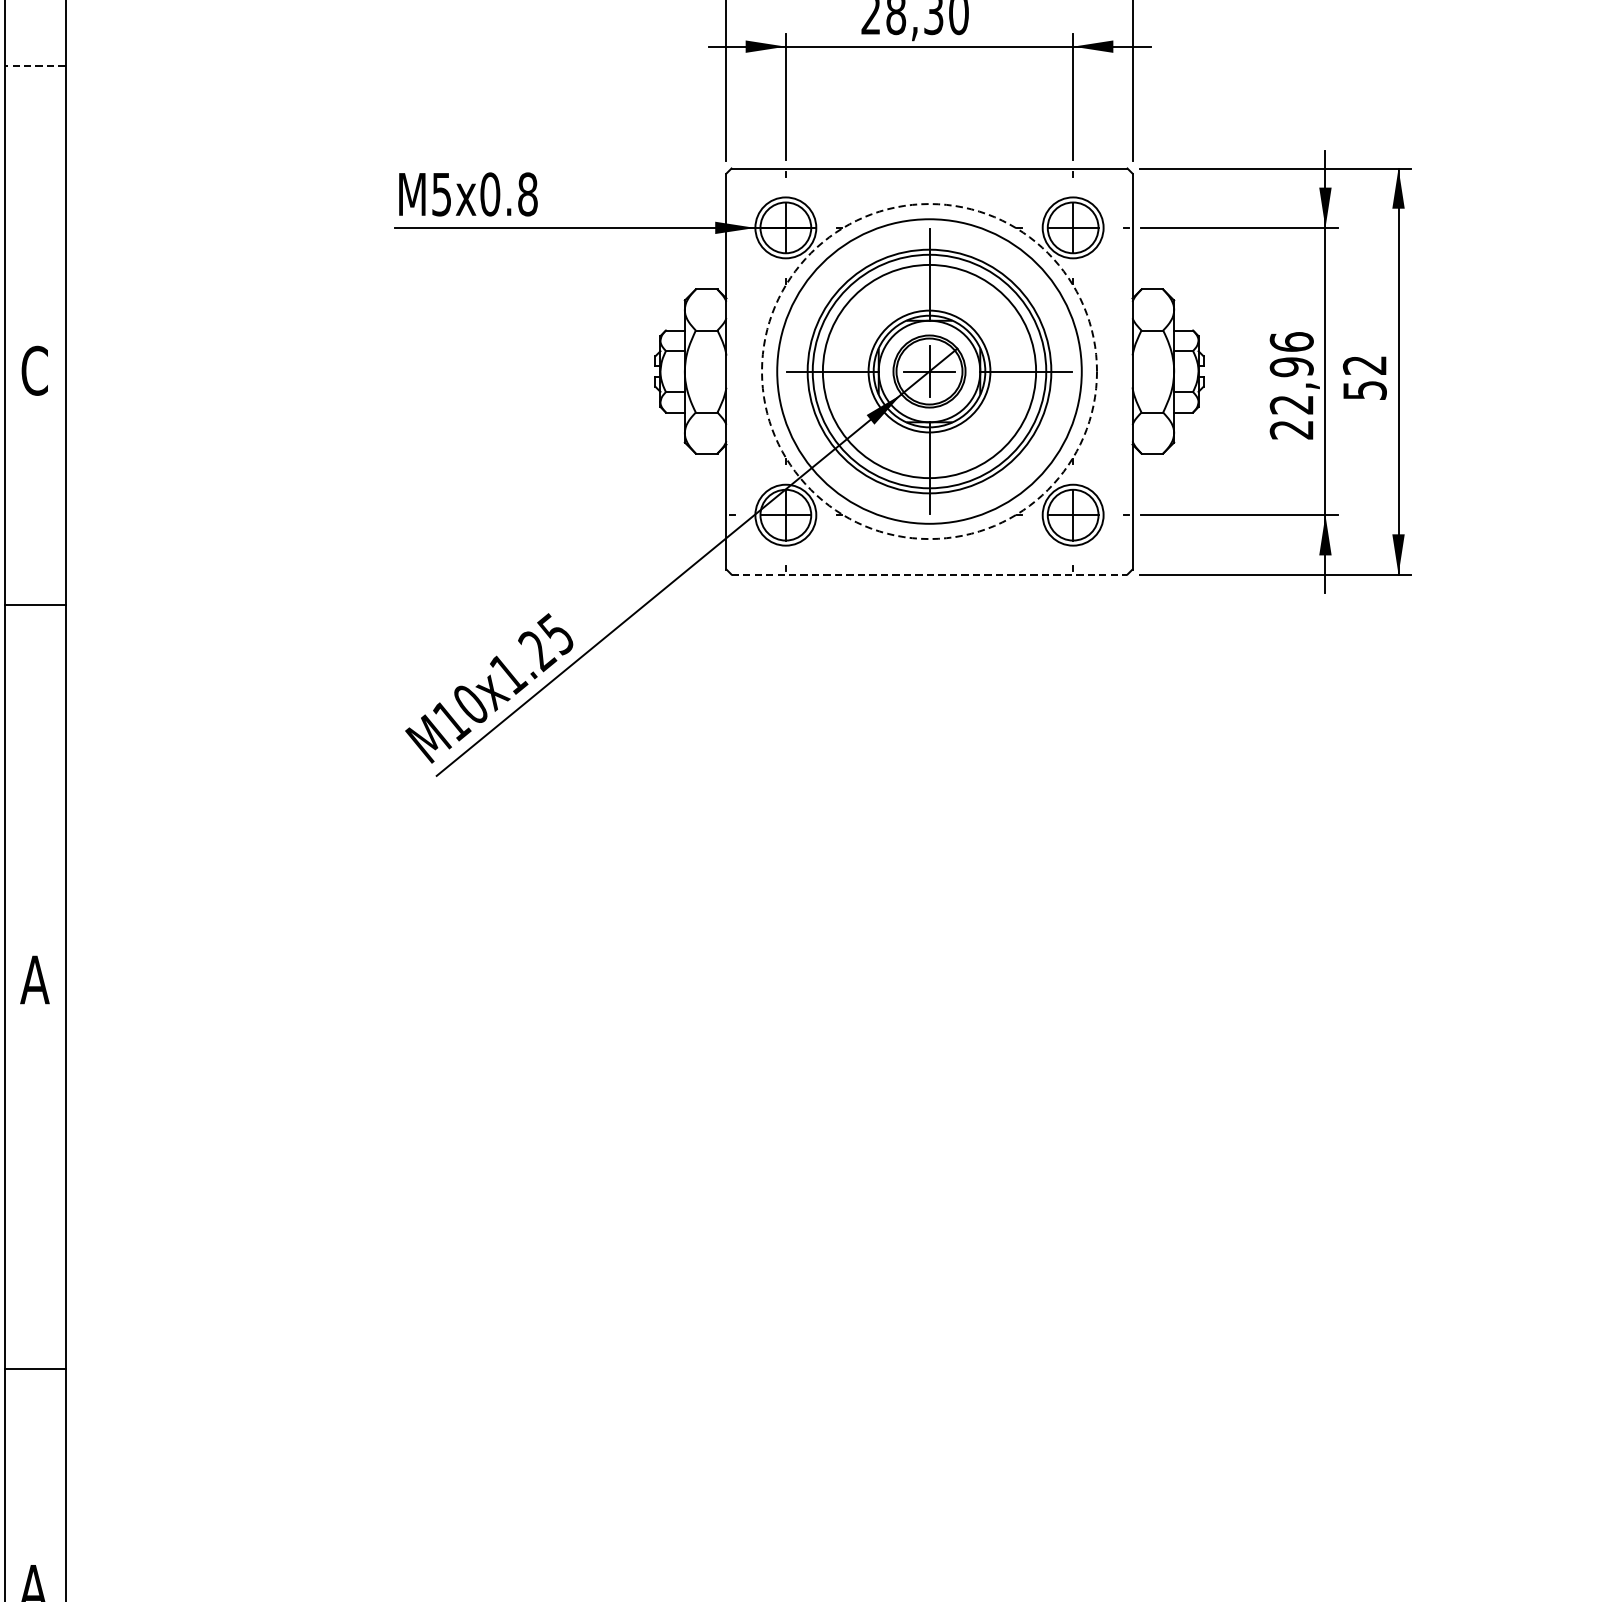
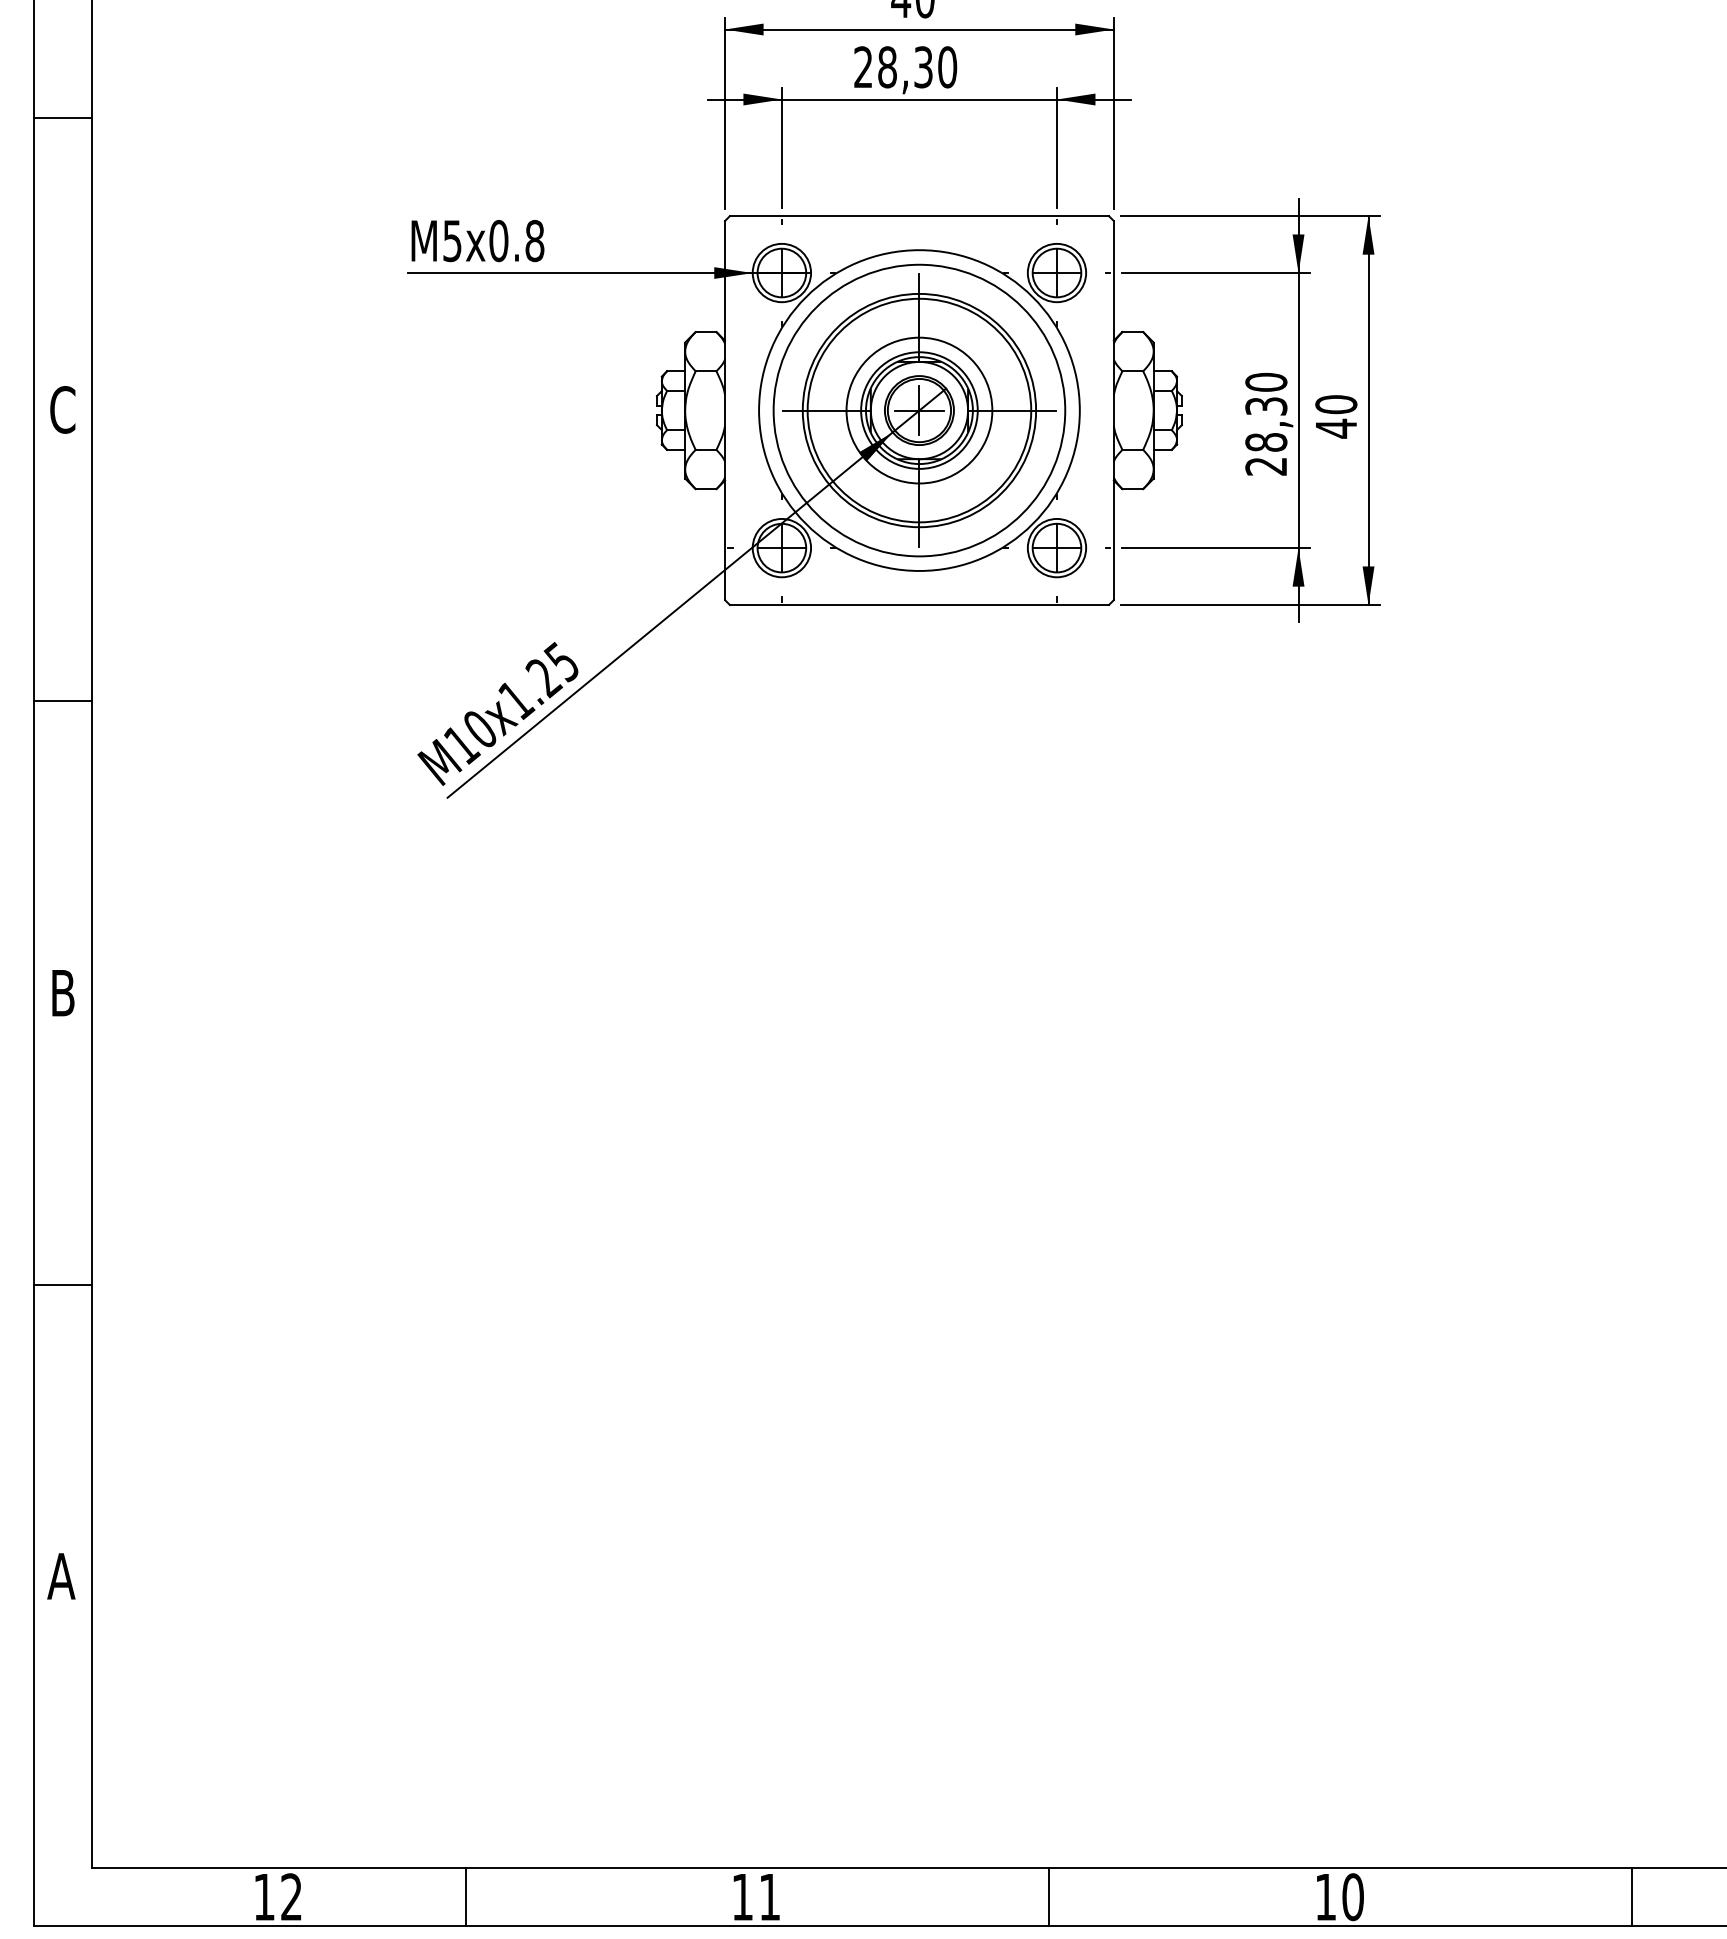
line: (34, 66) -> (62, 118), dashed -> solid
circle: (929, 371) -> (919, 410), dashed -> solid
circle: (929, 371) -> (919, 410), size x0.71
text: (1291, 372) -> (1266, 411), 22,96 -> 28,30
text: (1365, 377) -> (1336, 416), 52 -> 40
line: (929, 574) -> (919, 604), dashed -> solid
line: (35, 605) -> (63, 701), moved
text: (34, 980) -> (62, 993), A -> B
line: (35, 1368) -> (63, 1284), moved

